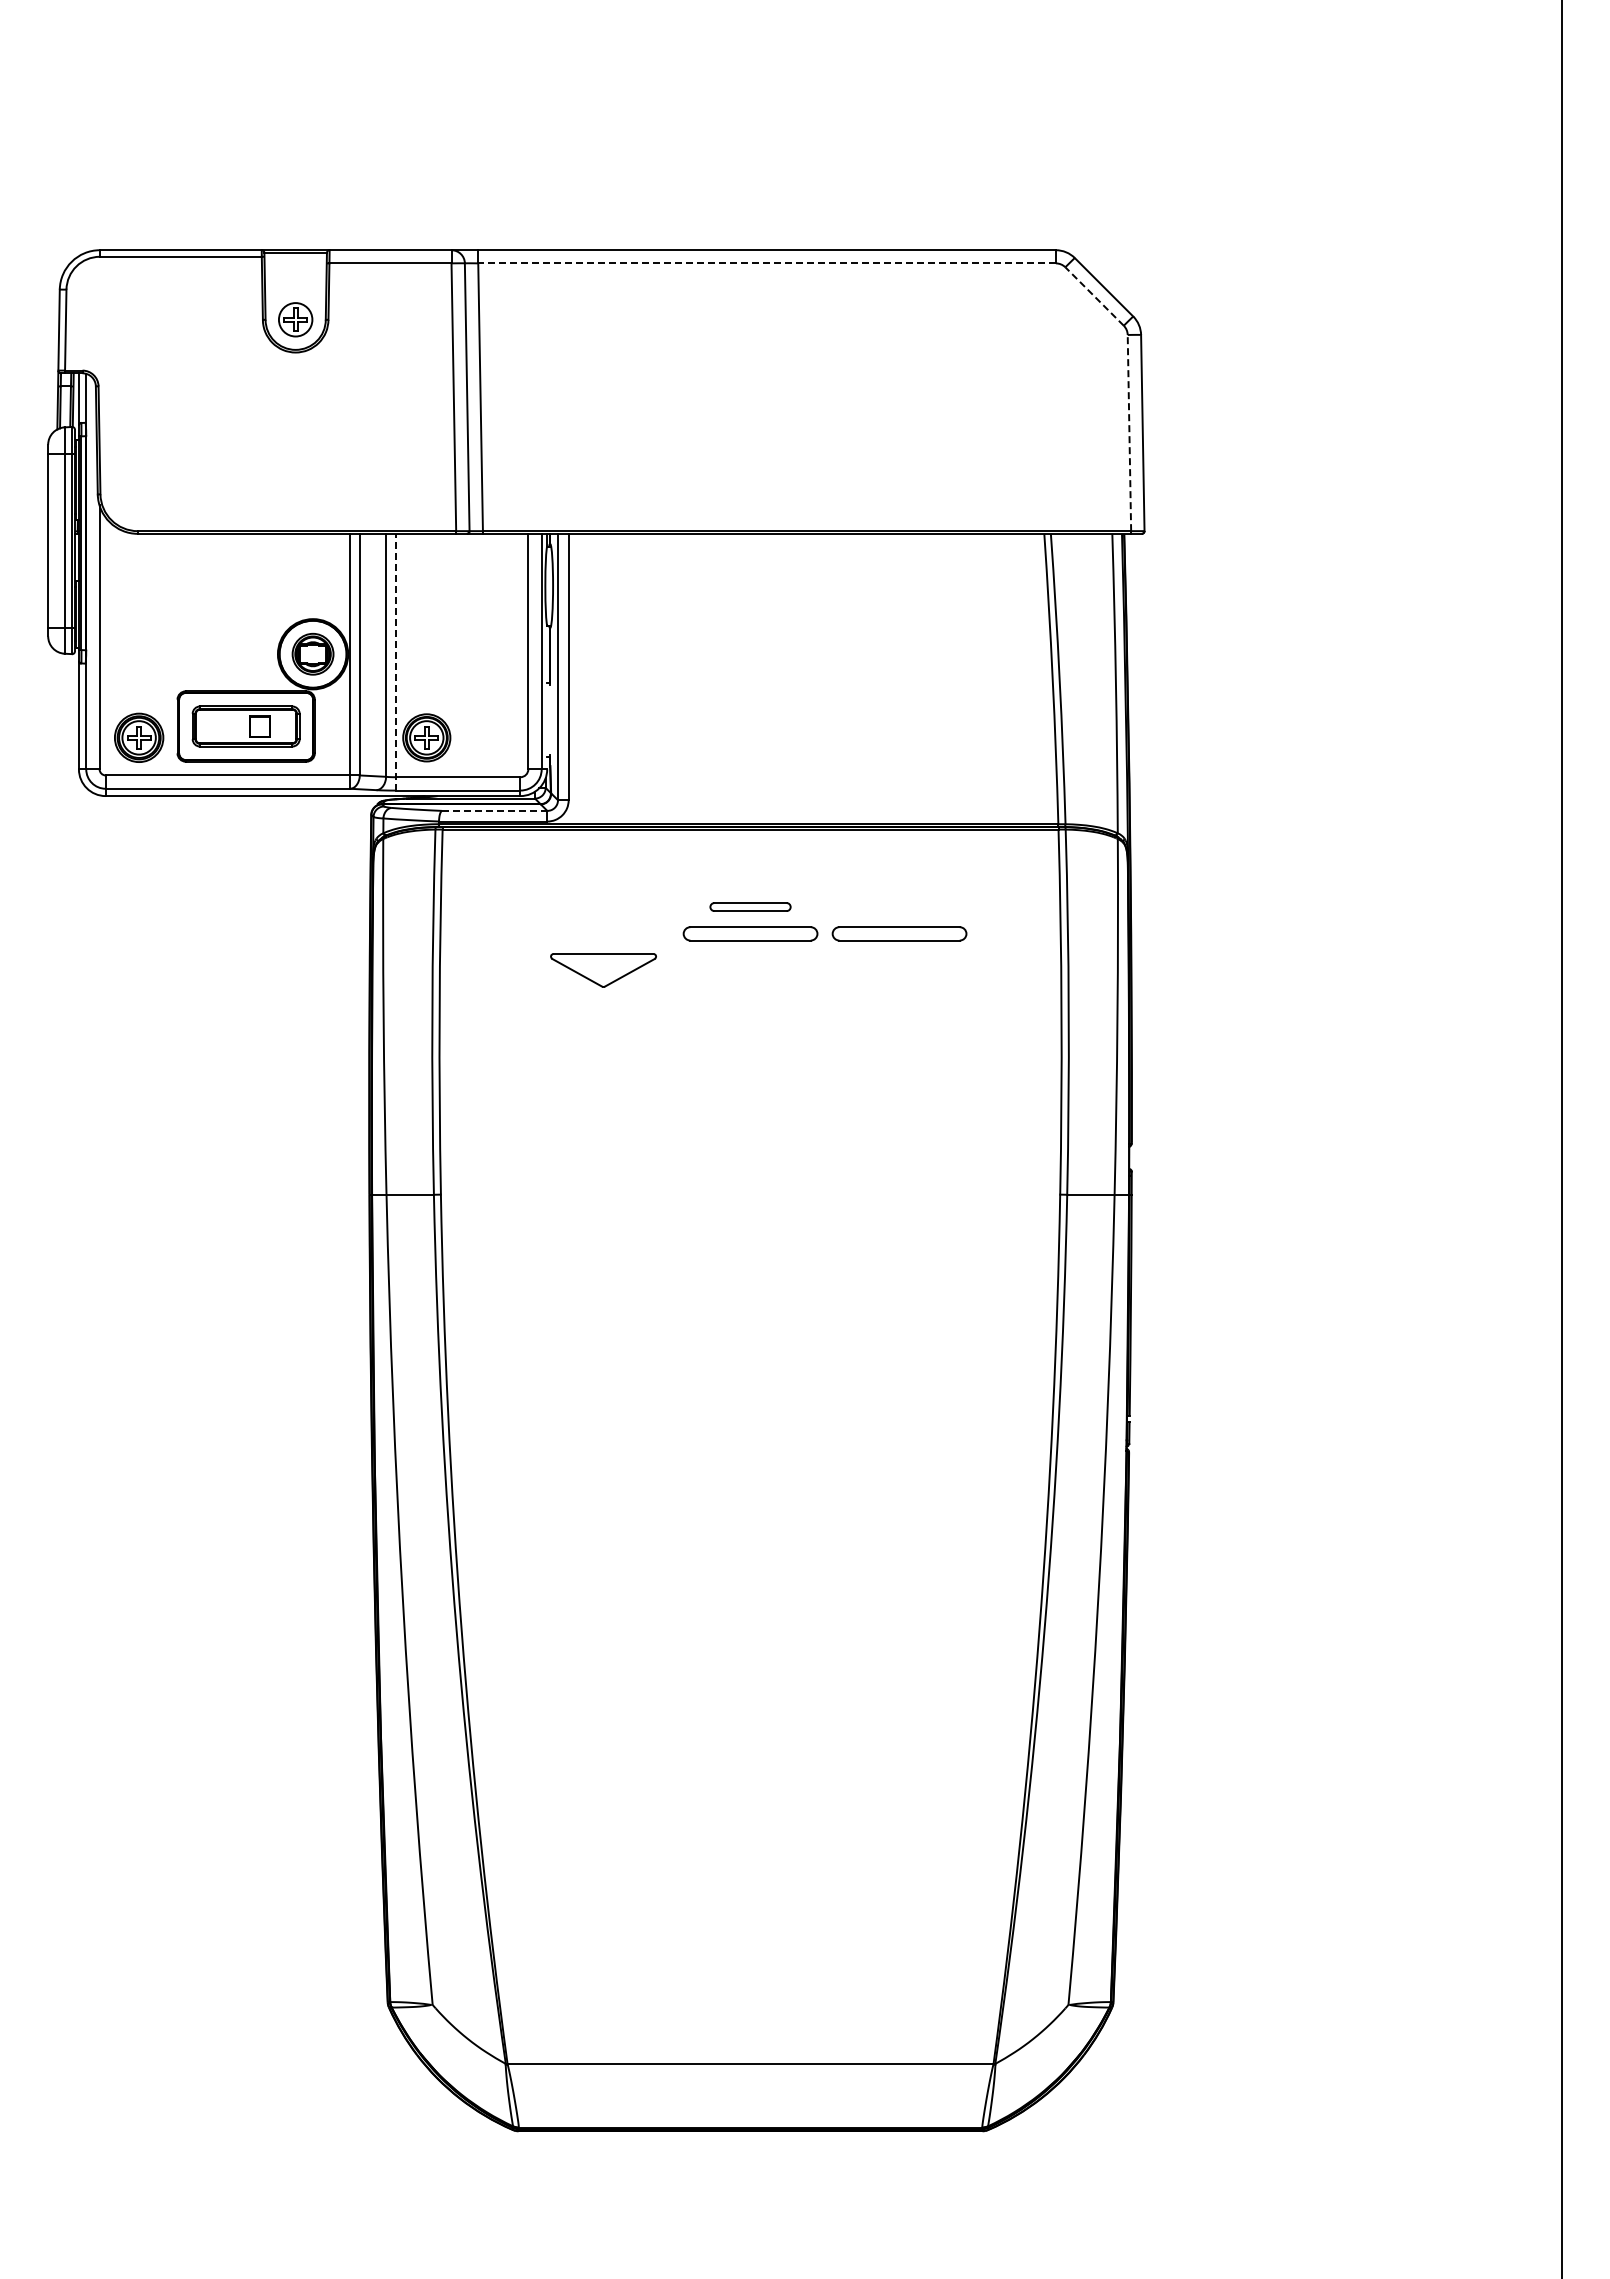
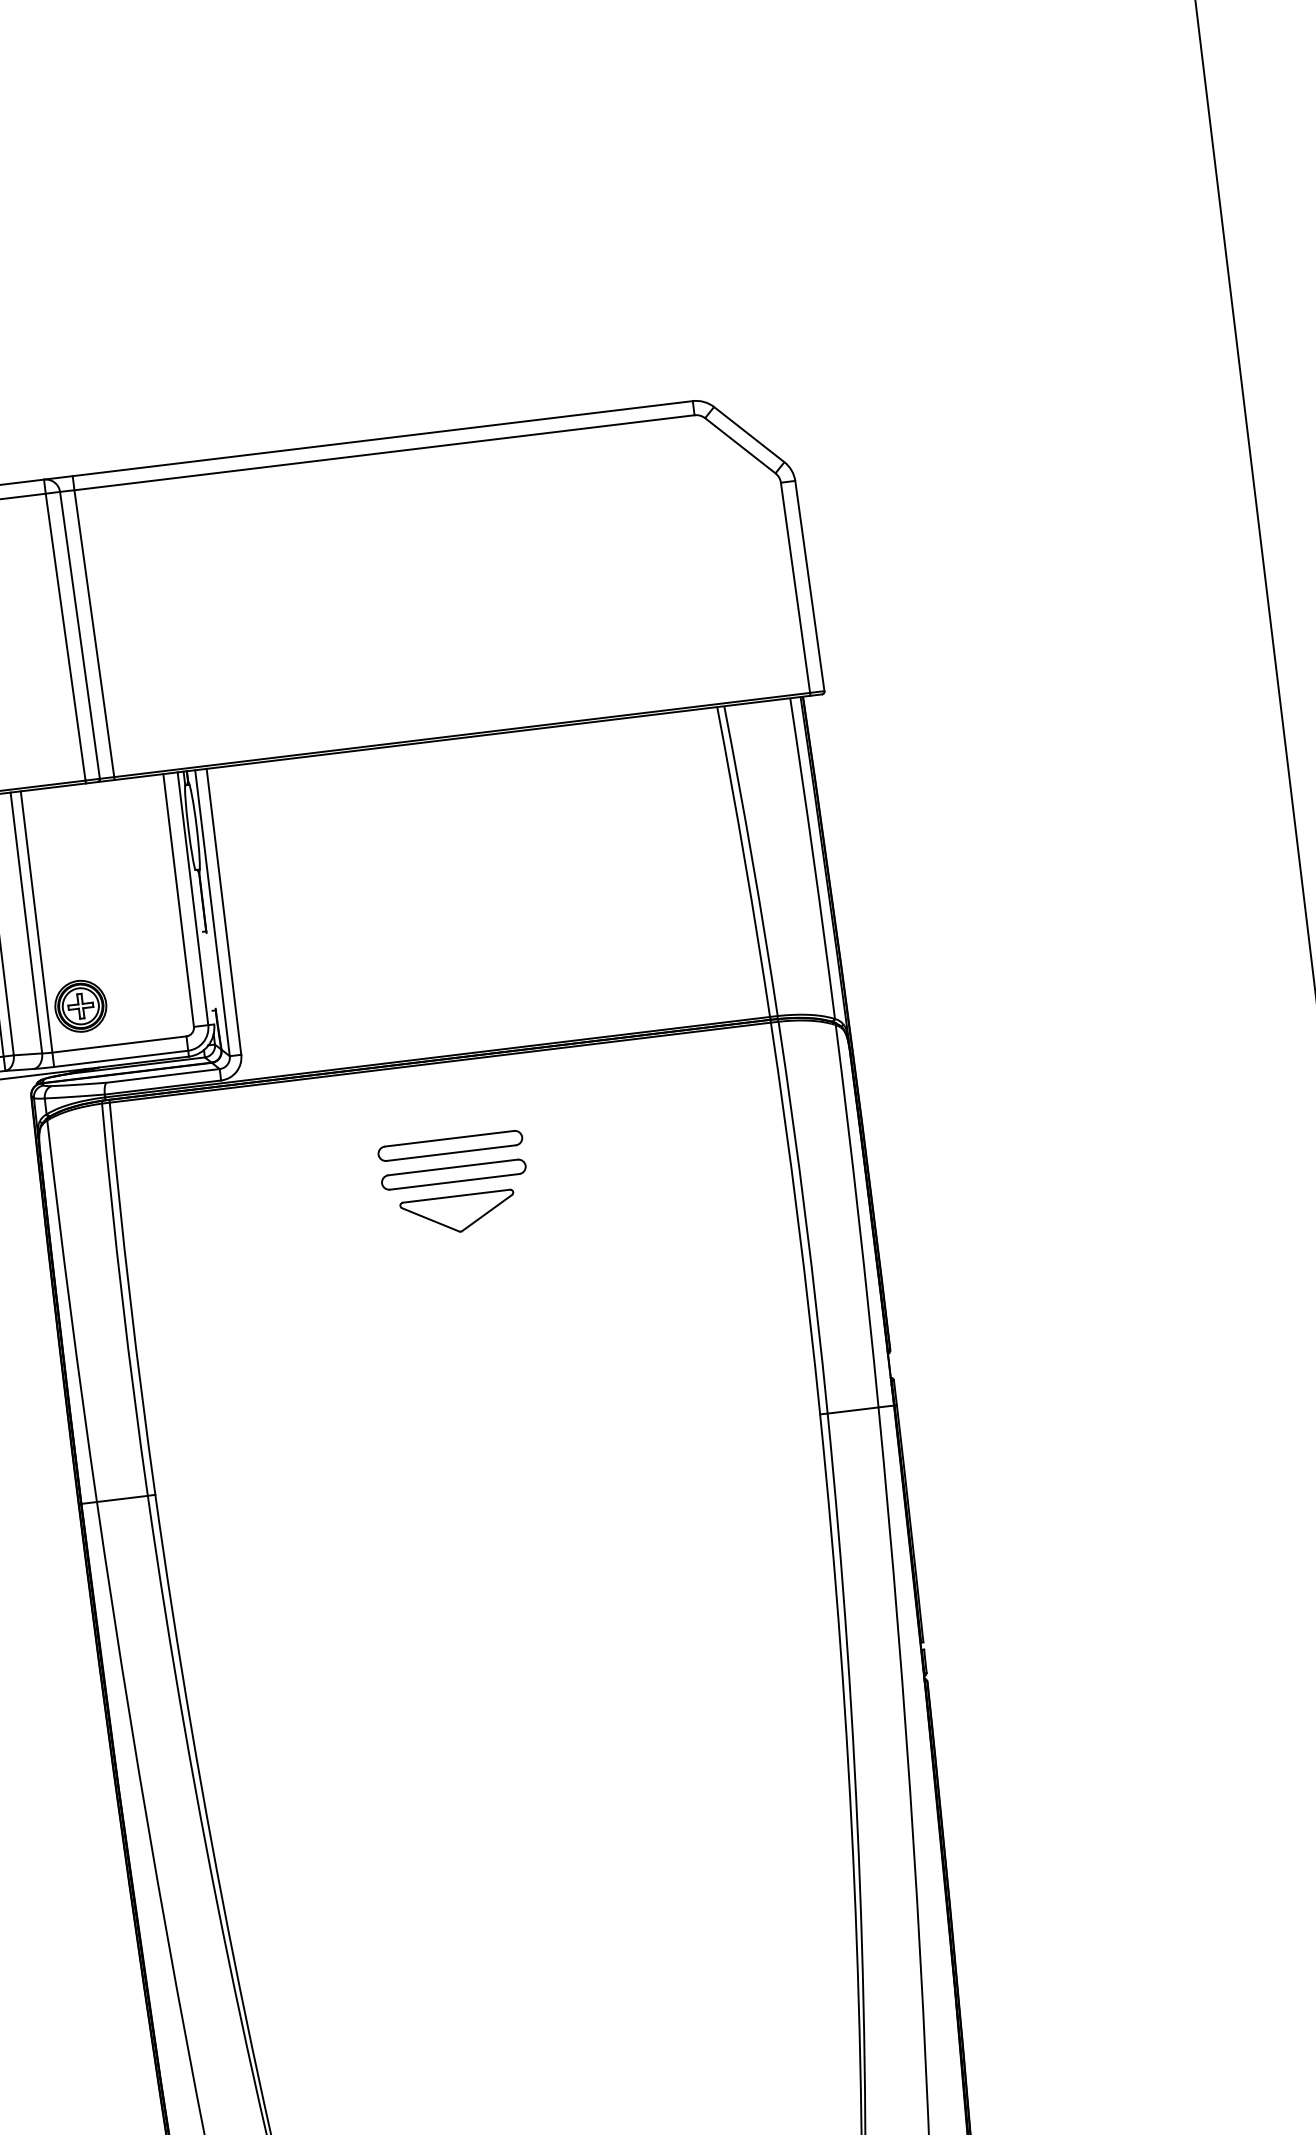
line: (767, 263) -> (384, 452), dashed -> solid
line: (1094, 296) -> (740, 445), dashed -> solid
line: (1129, 432) -> (795, 587), dashed -> solid
line: (395, 661) -> (37, 928), dashed -> solid
line: (494, 810) -> (162, 1075), dashed -> solid
part: (750, 906) -> (450, 1145), size x1.67
part: (899, 933) -> (613, 1154), removed
part: (603, 970) -> (458, 1213), moved

